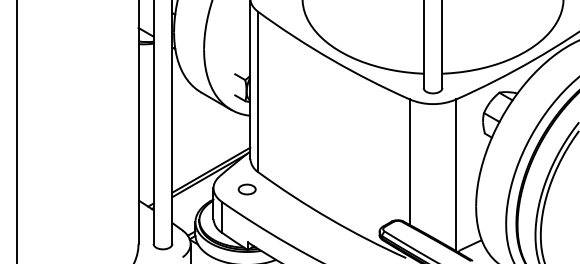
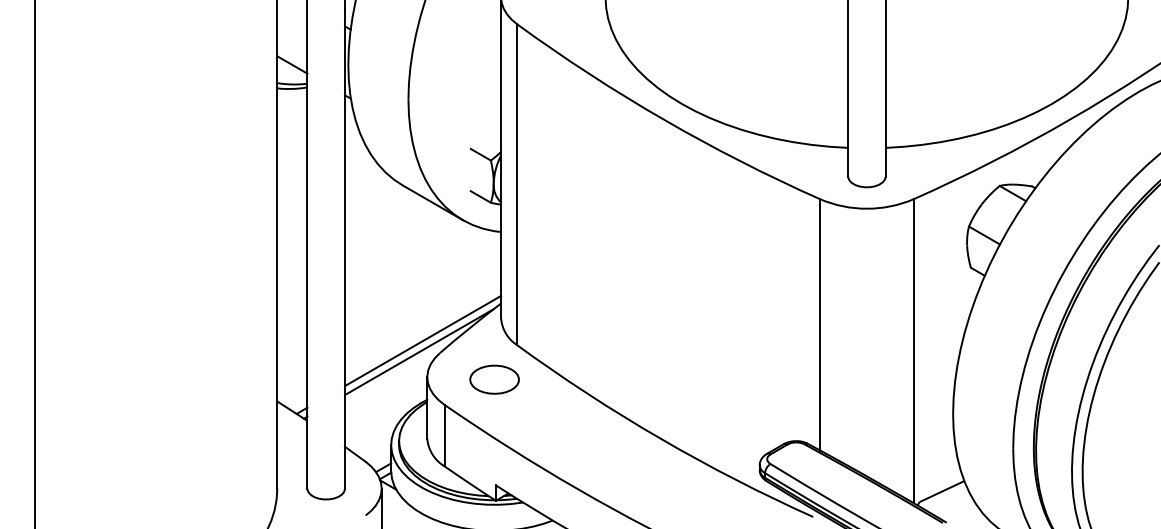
part: (247, 189) -> (495, 379), size x1.43

